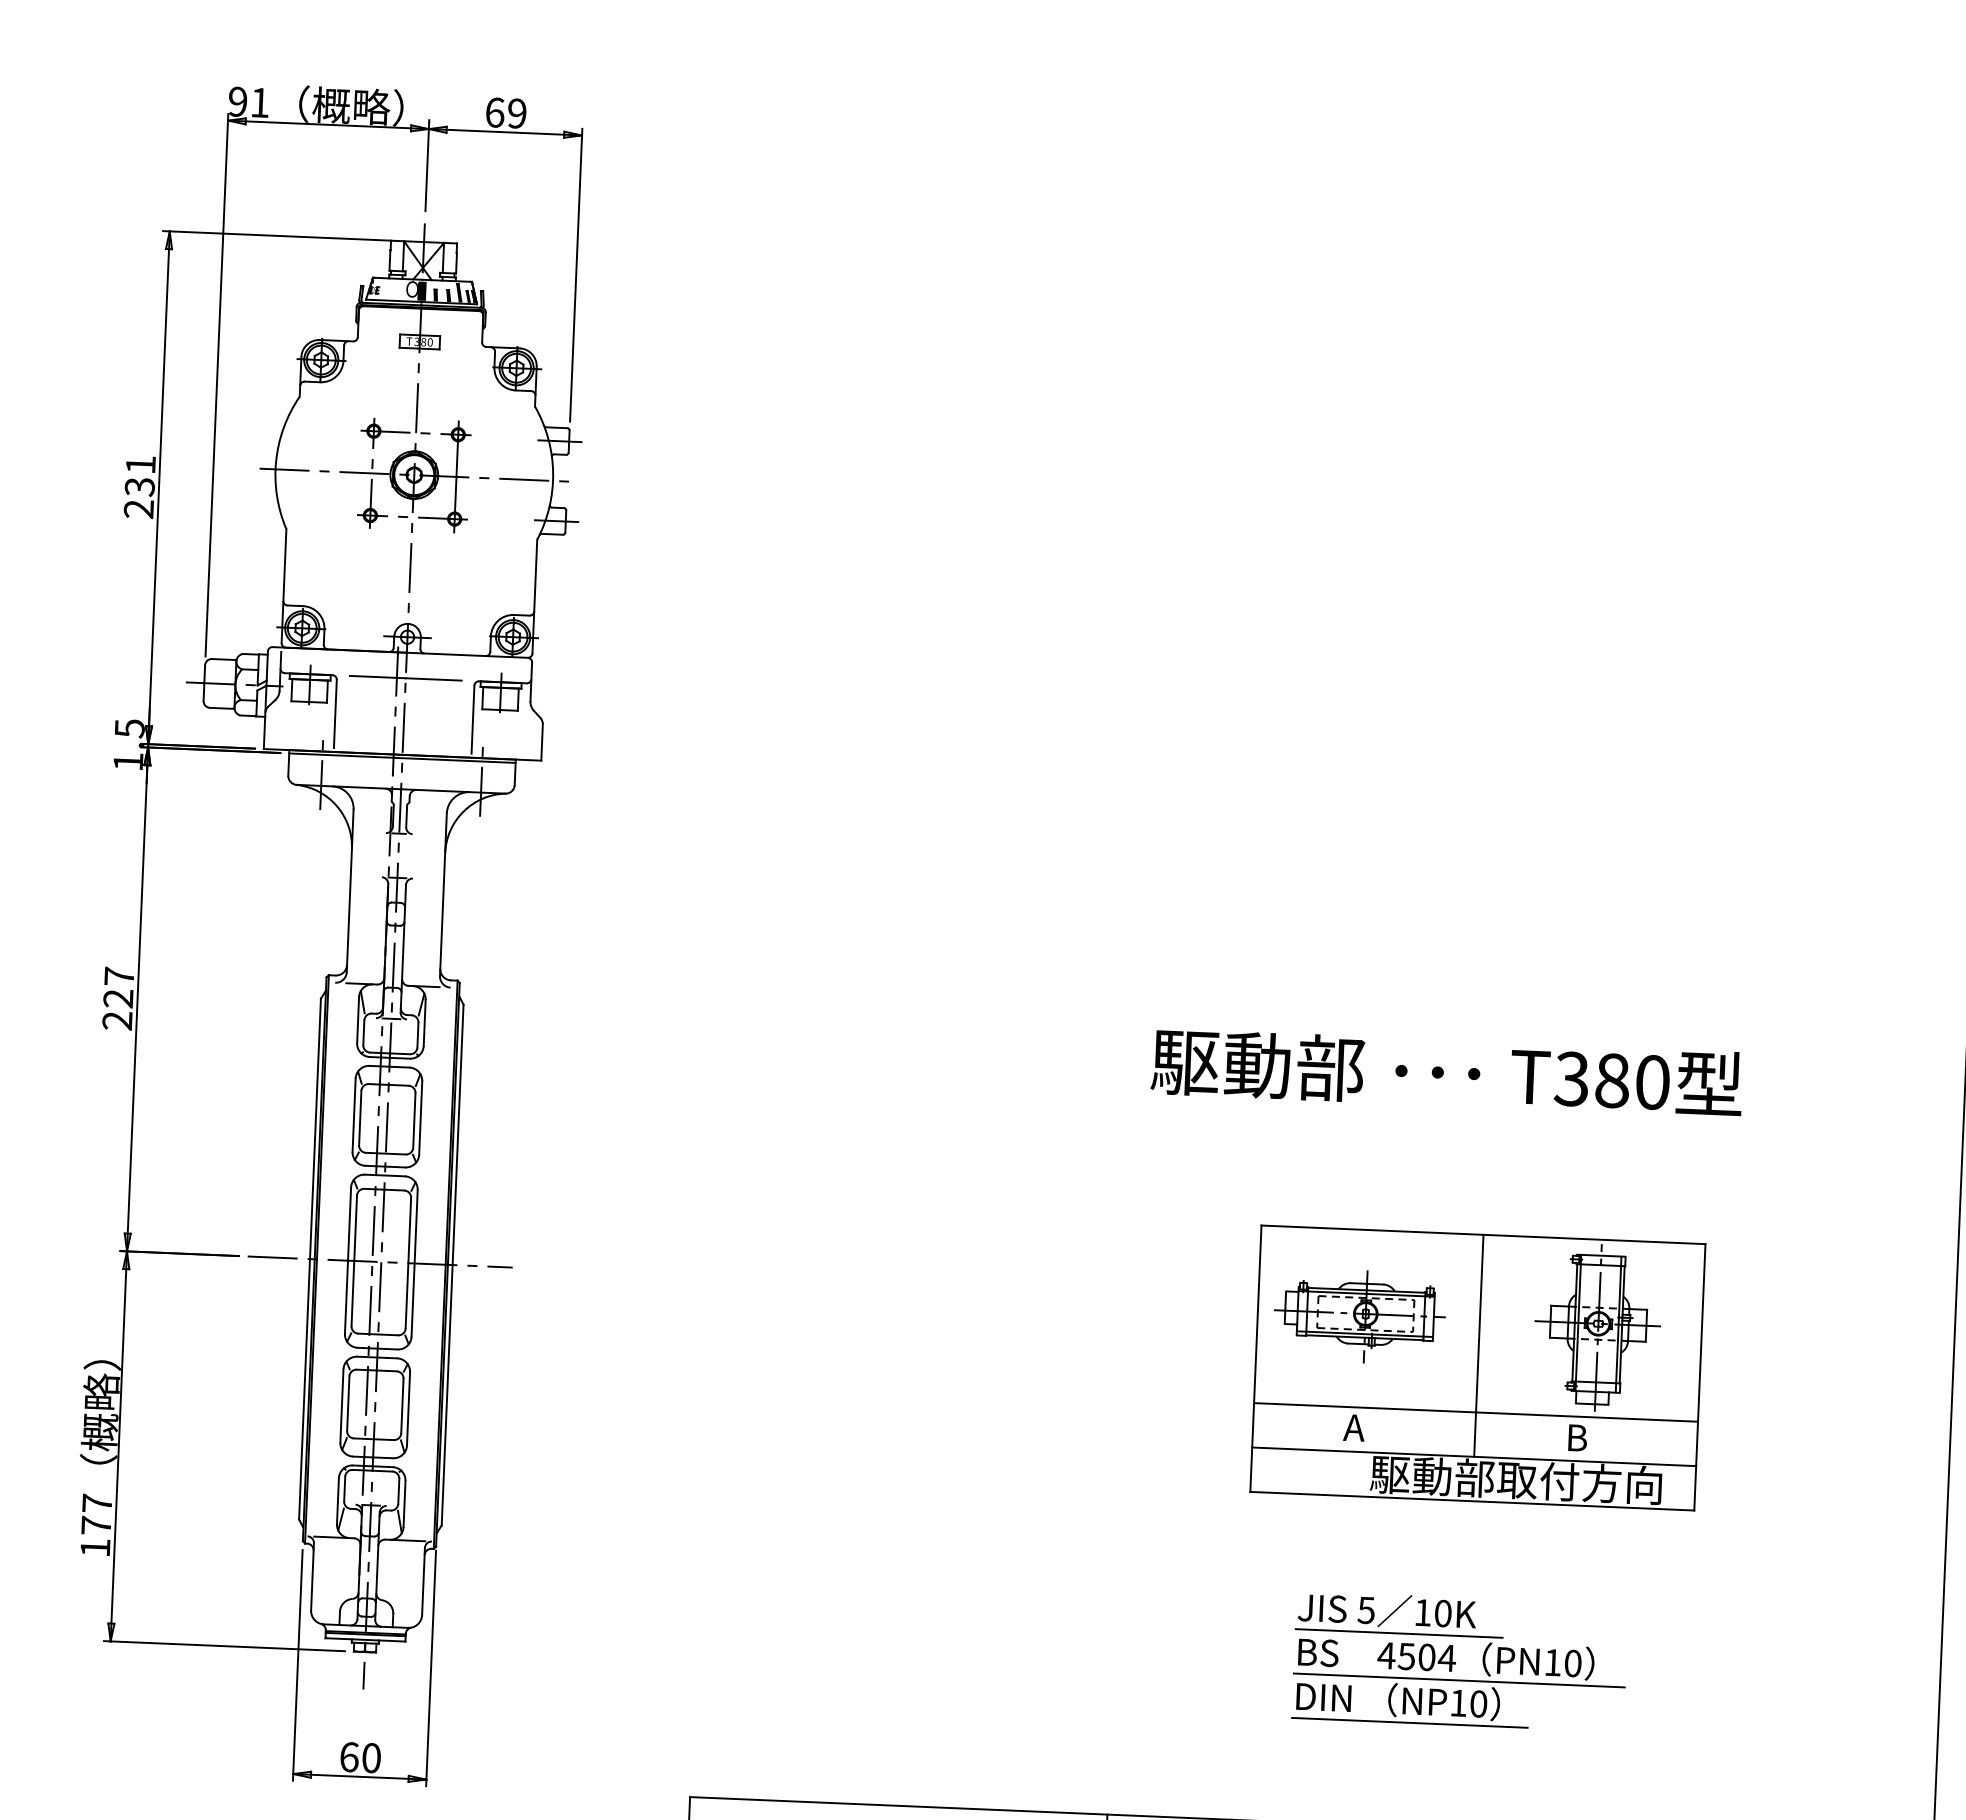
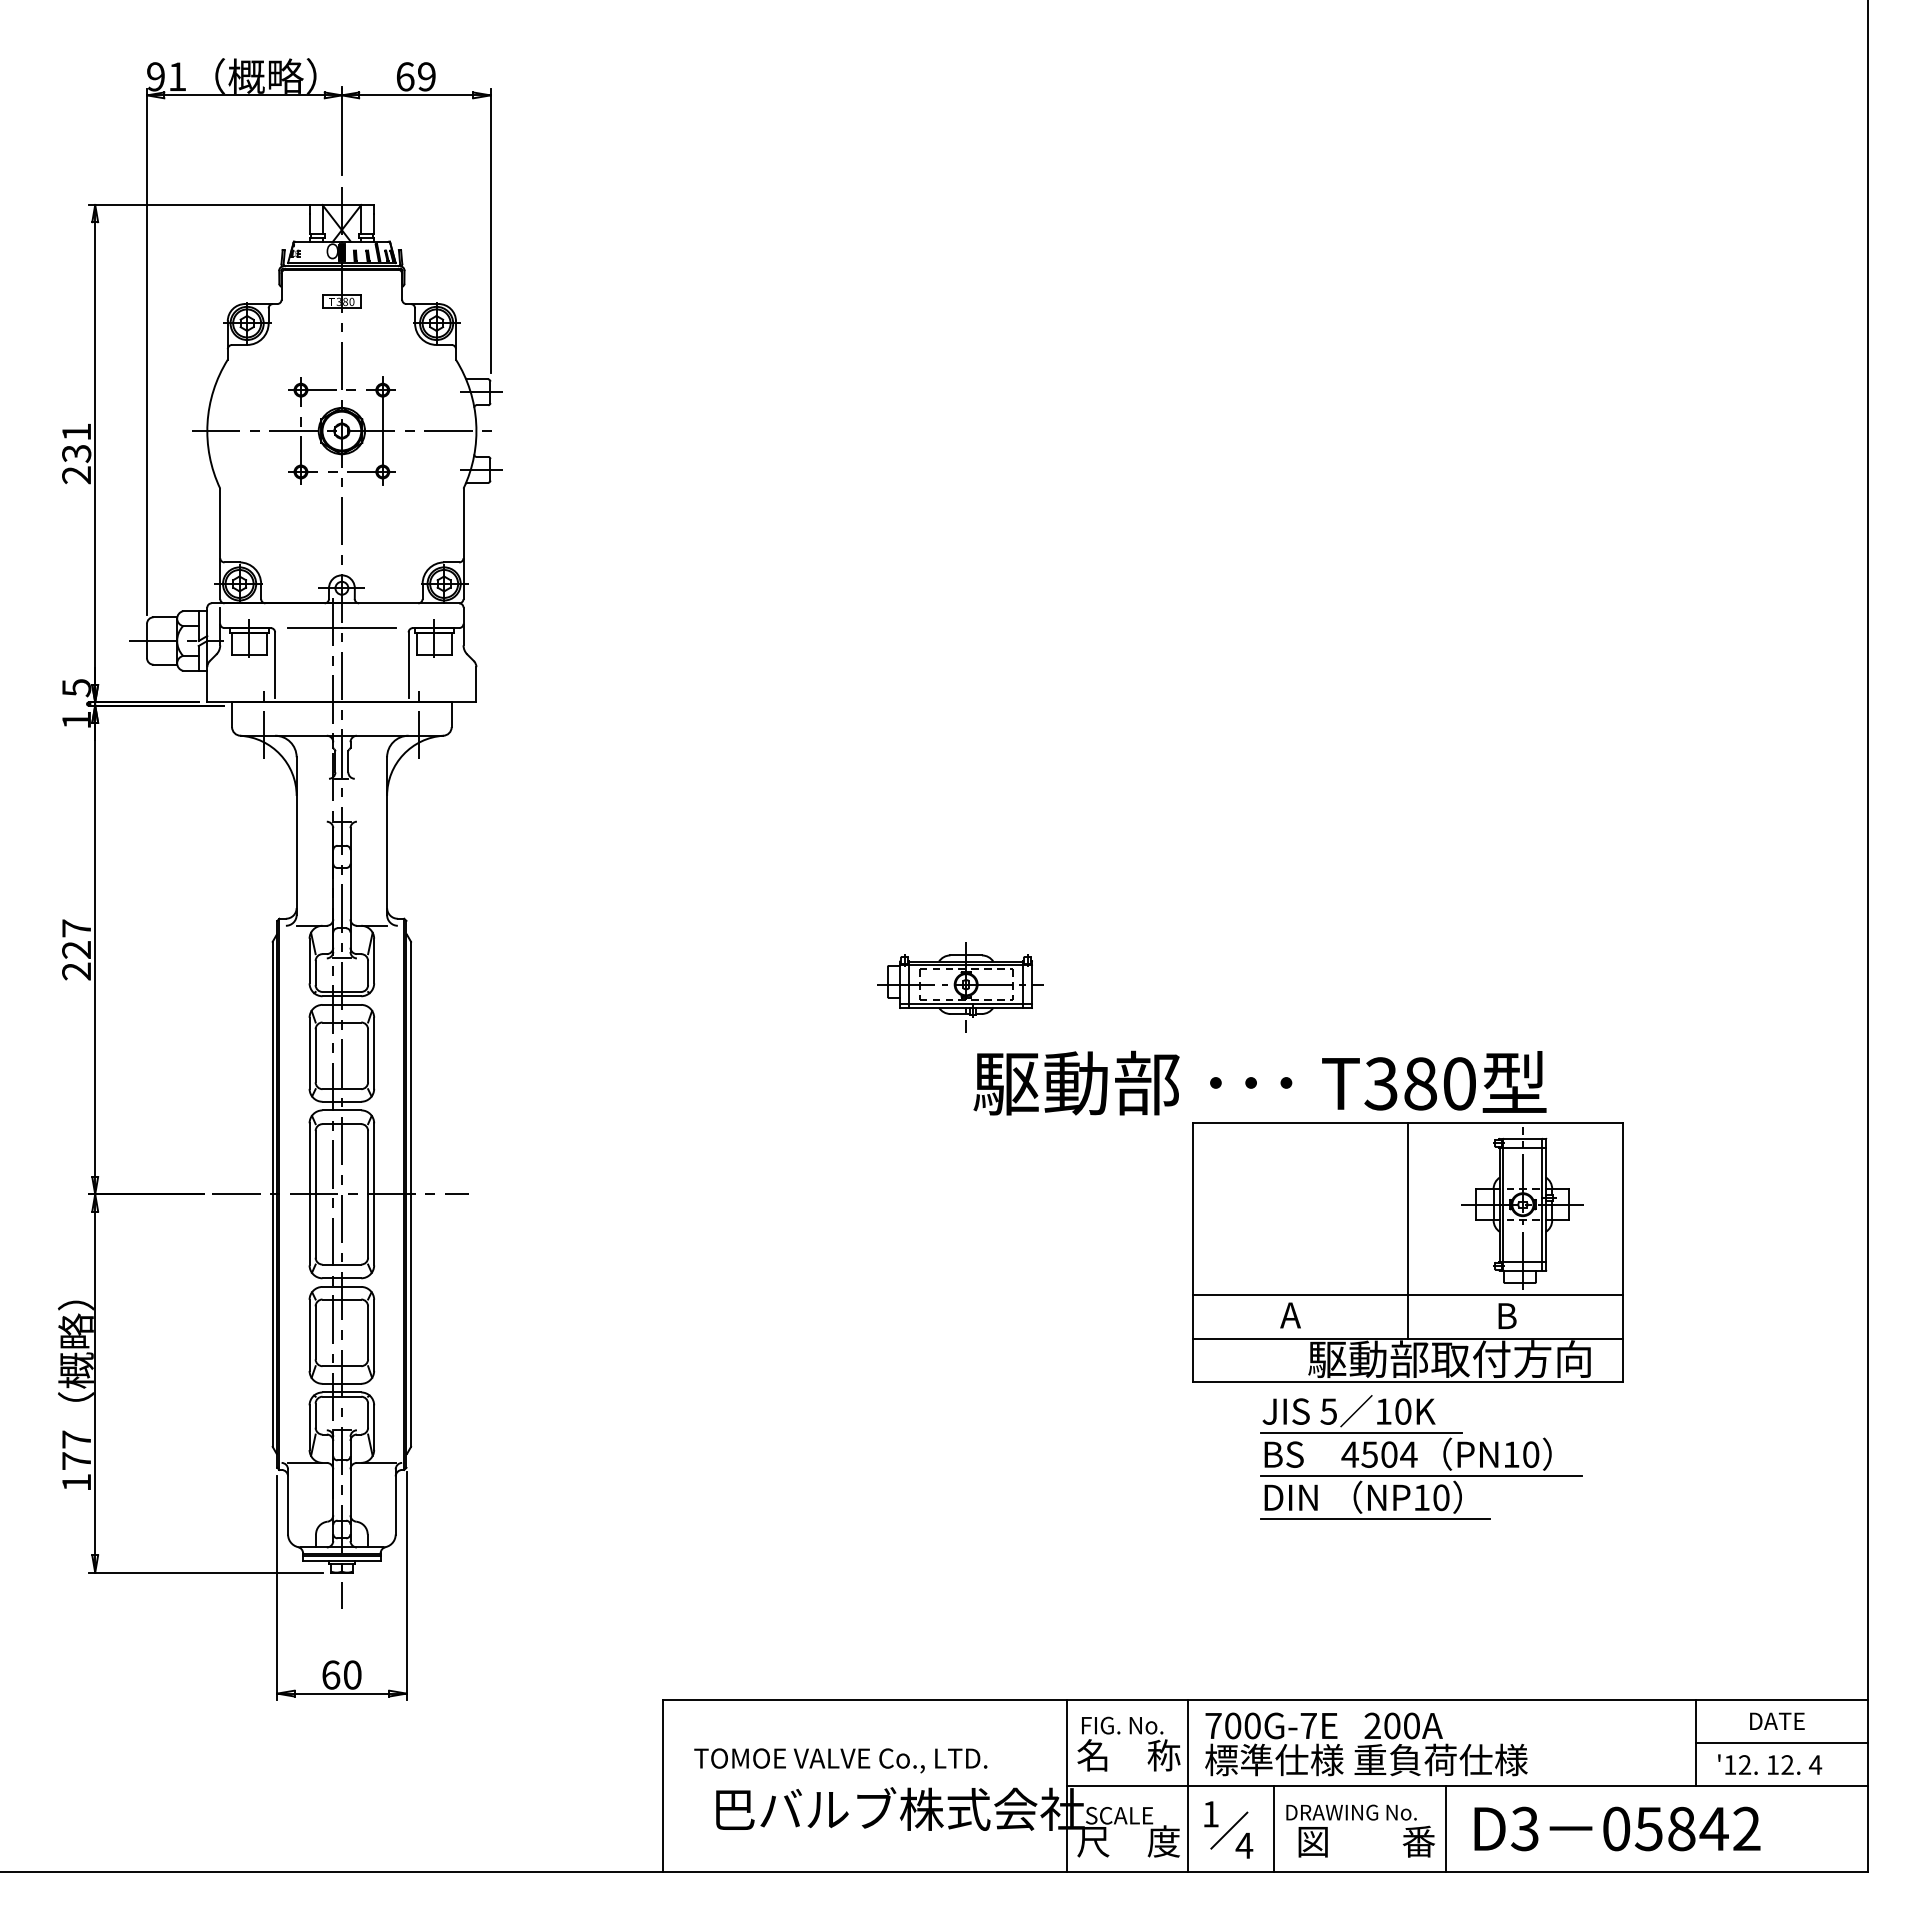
line: (402, 758) -> (341, 705), removed
text: (1446, 1072) -> (1259, 1082), moved
part: (1359, 1316) -> (960, 987), moved
part: (1459, 1661) -> (1421, 1457), moved

